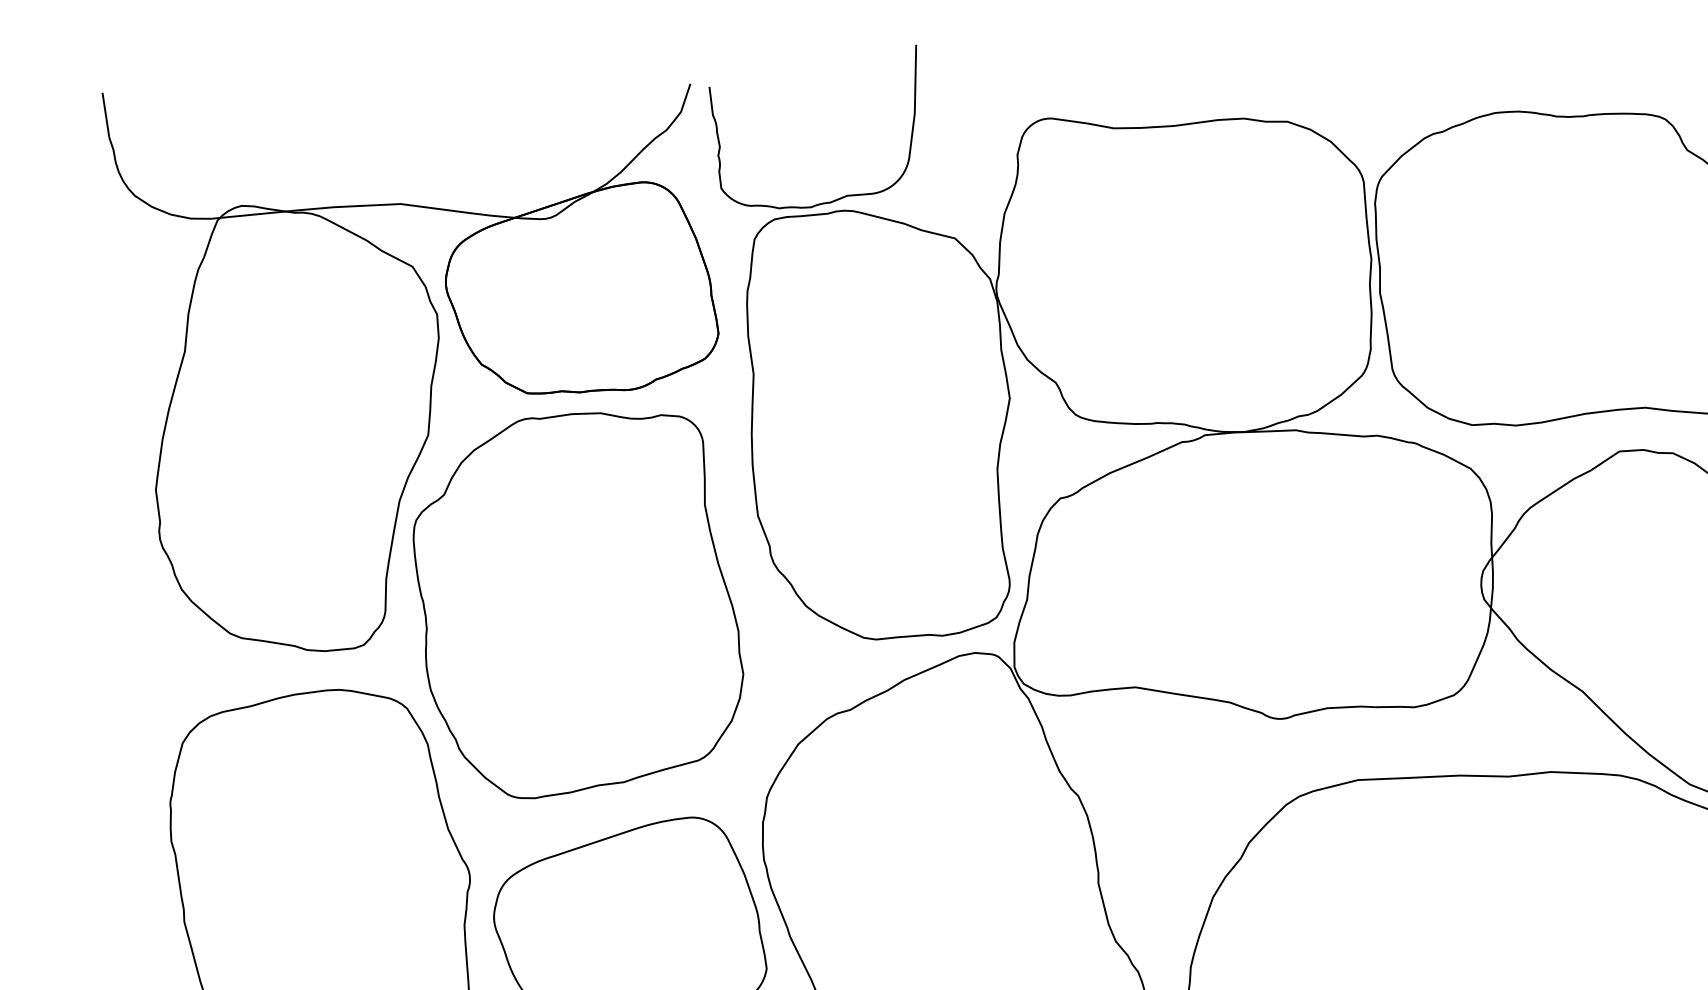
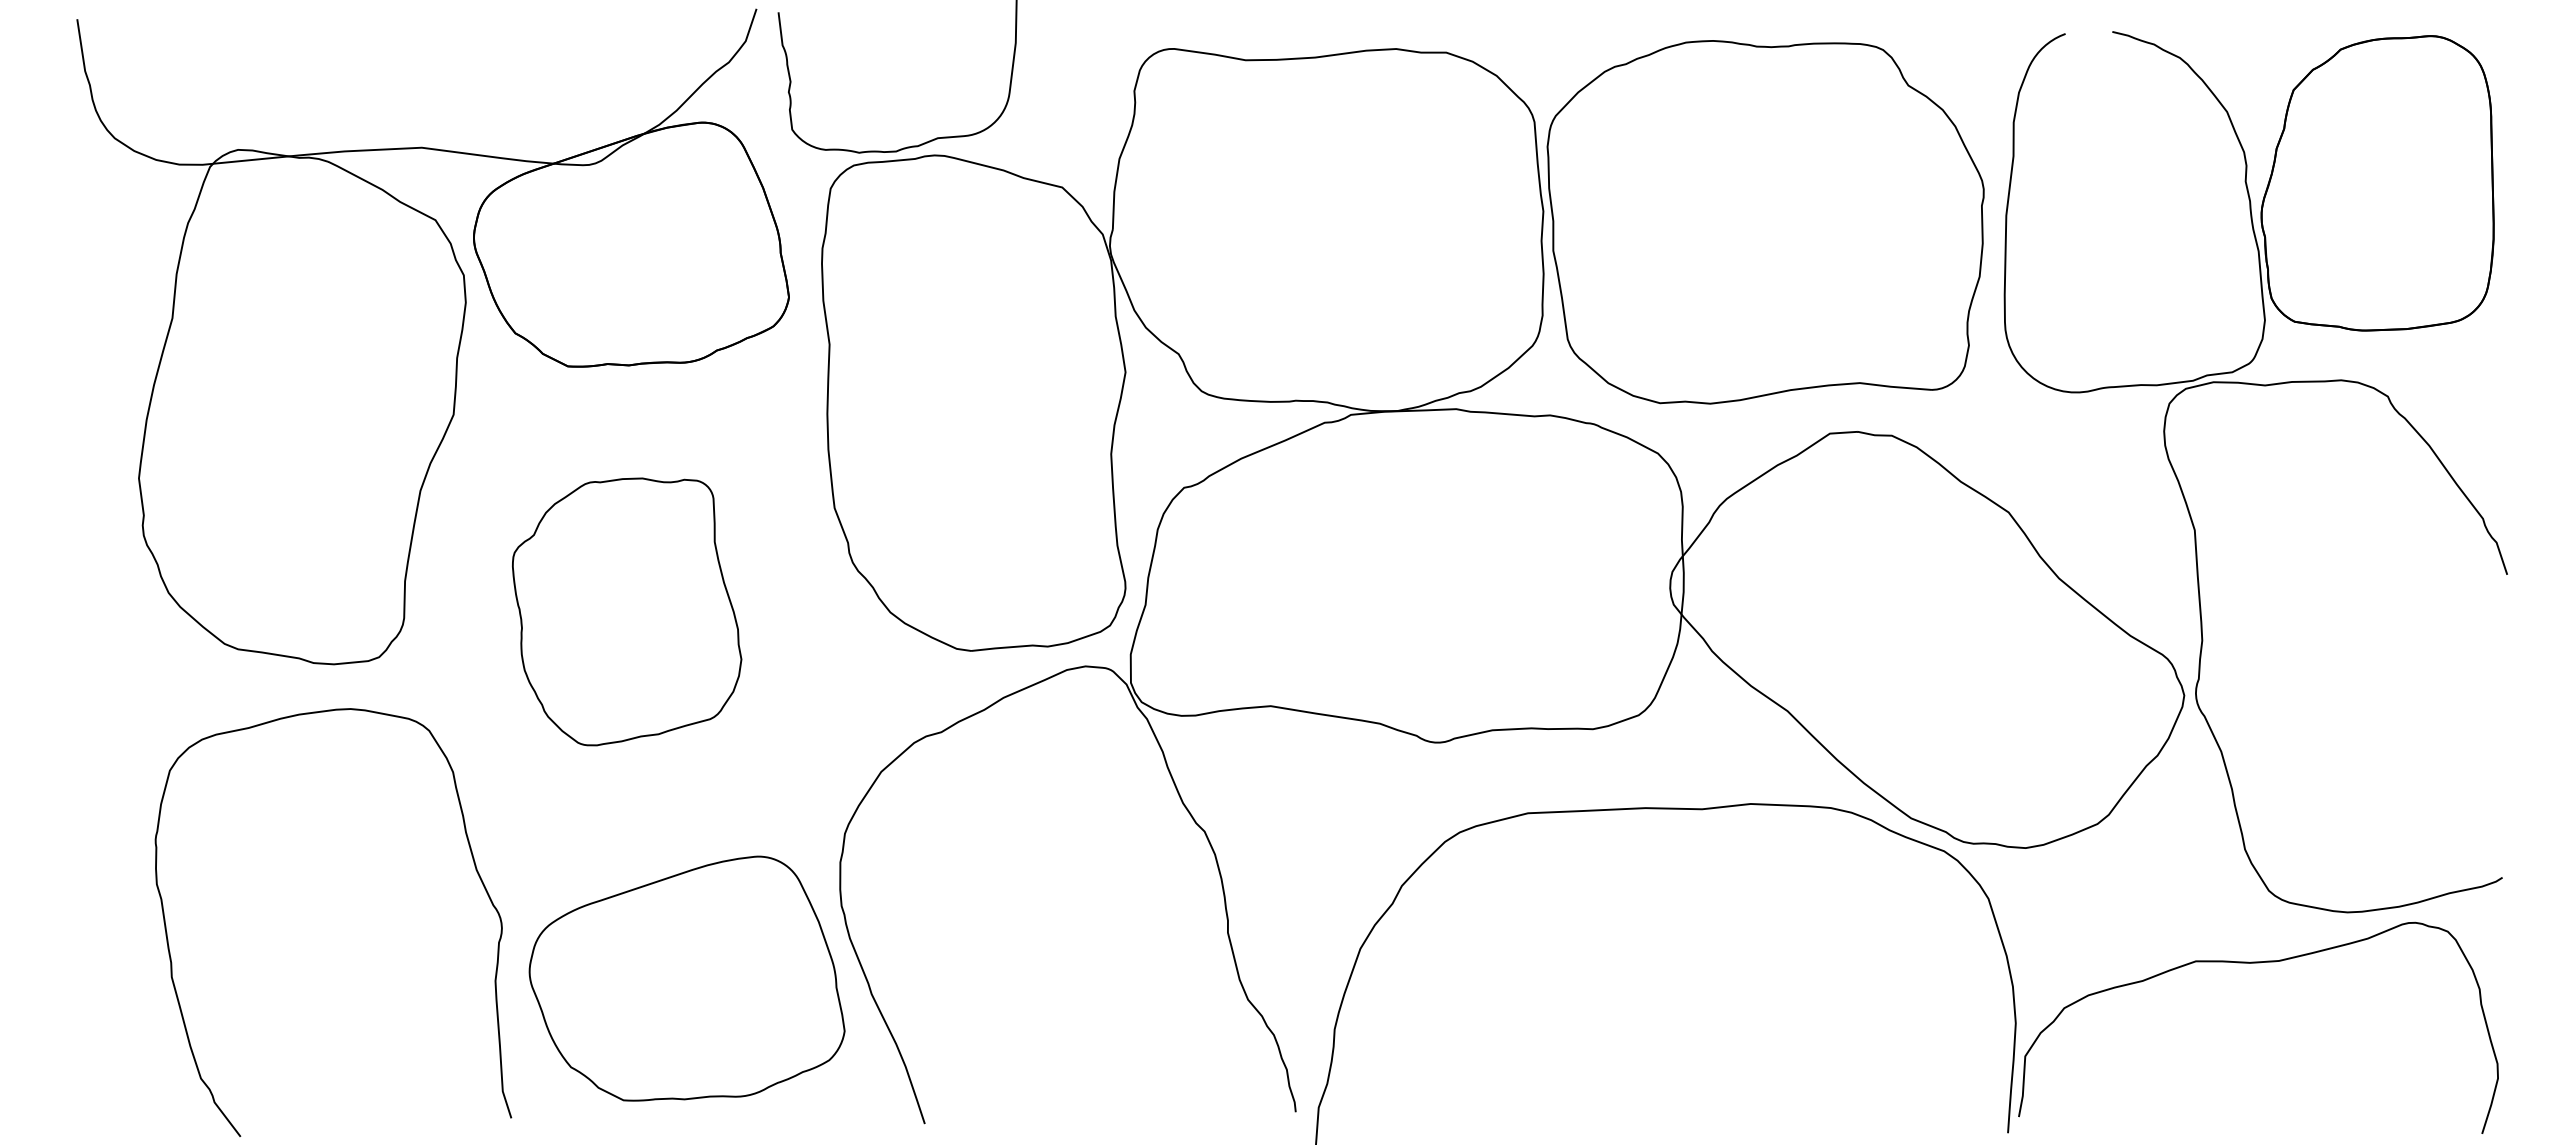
part: (577, 605) -> (626, 611), size x0.6

